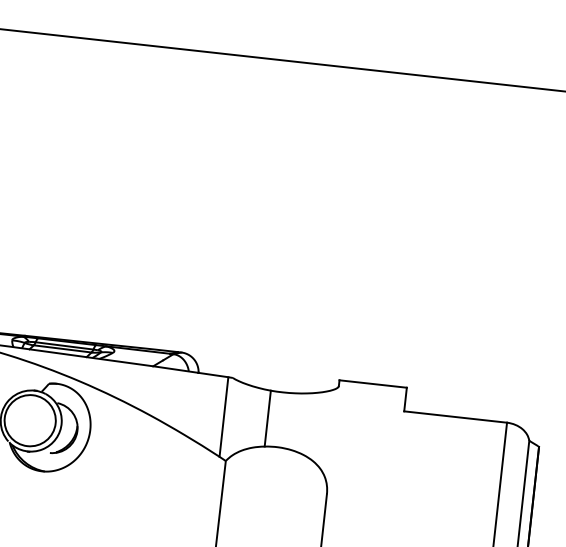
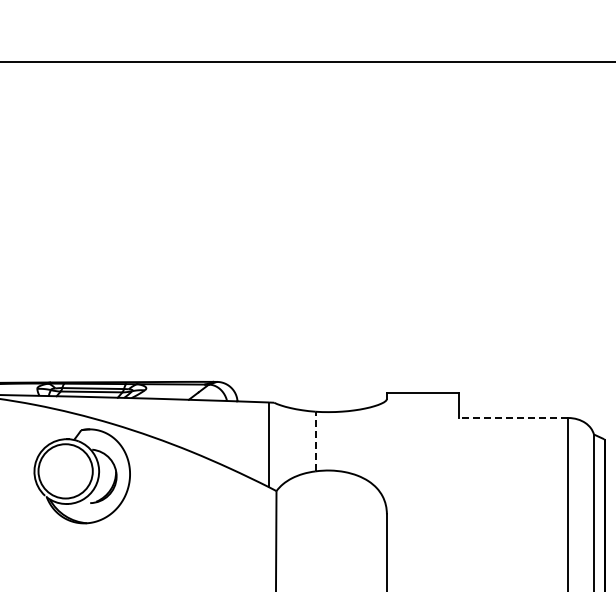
line: (455, 417) -> (513, 418), solid -> dashed
line: (267, 418) -> (315, 441), solid -> dashed

